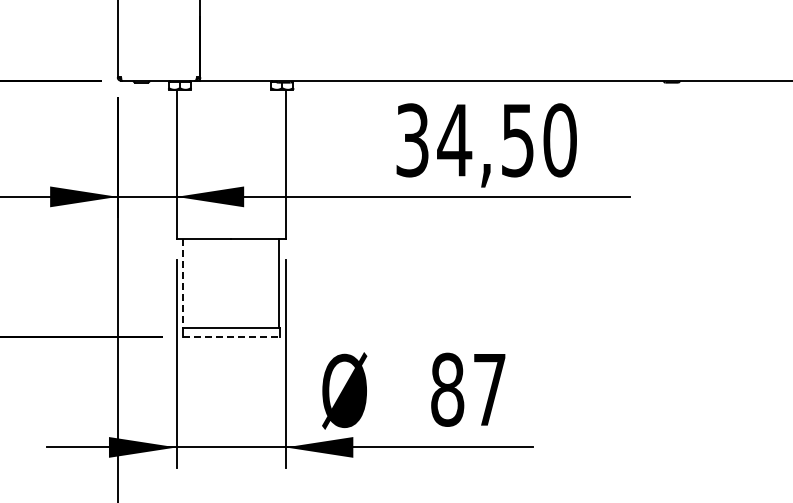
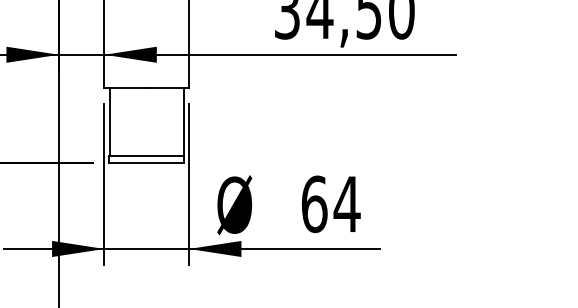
line: (183, 284) -> (109, 122), dashed -> solid
line: (231, 336) -> (147, 162), dashed -> solid
text: (469, 389) -> (331, 204), 87 -> 64

